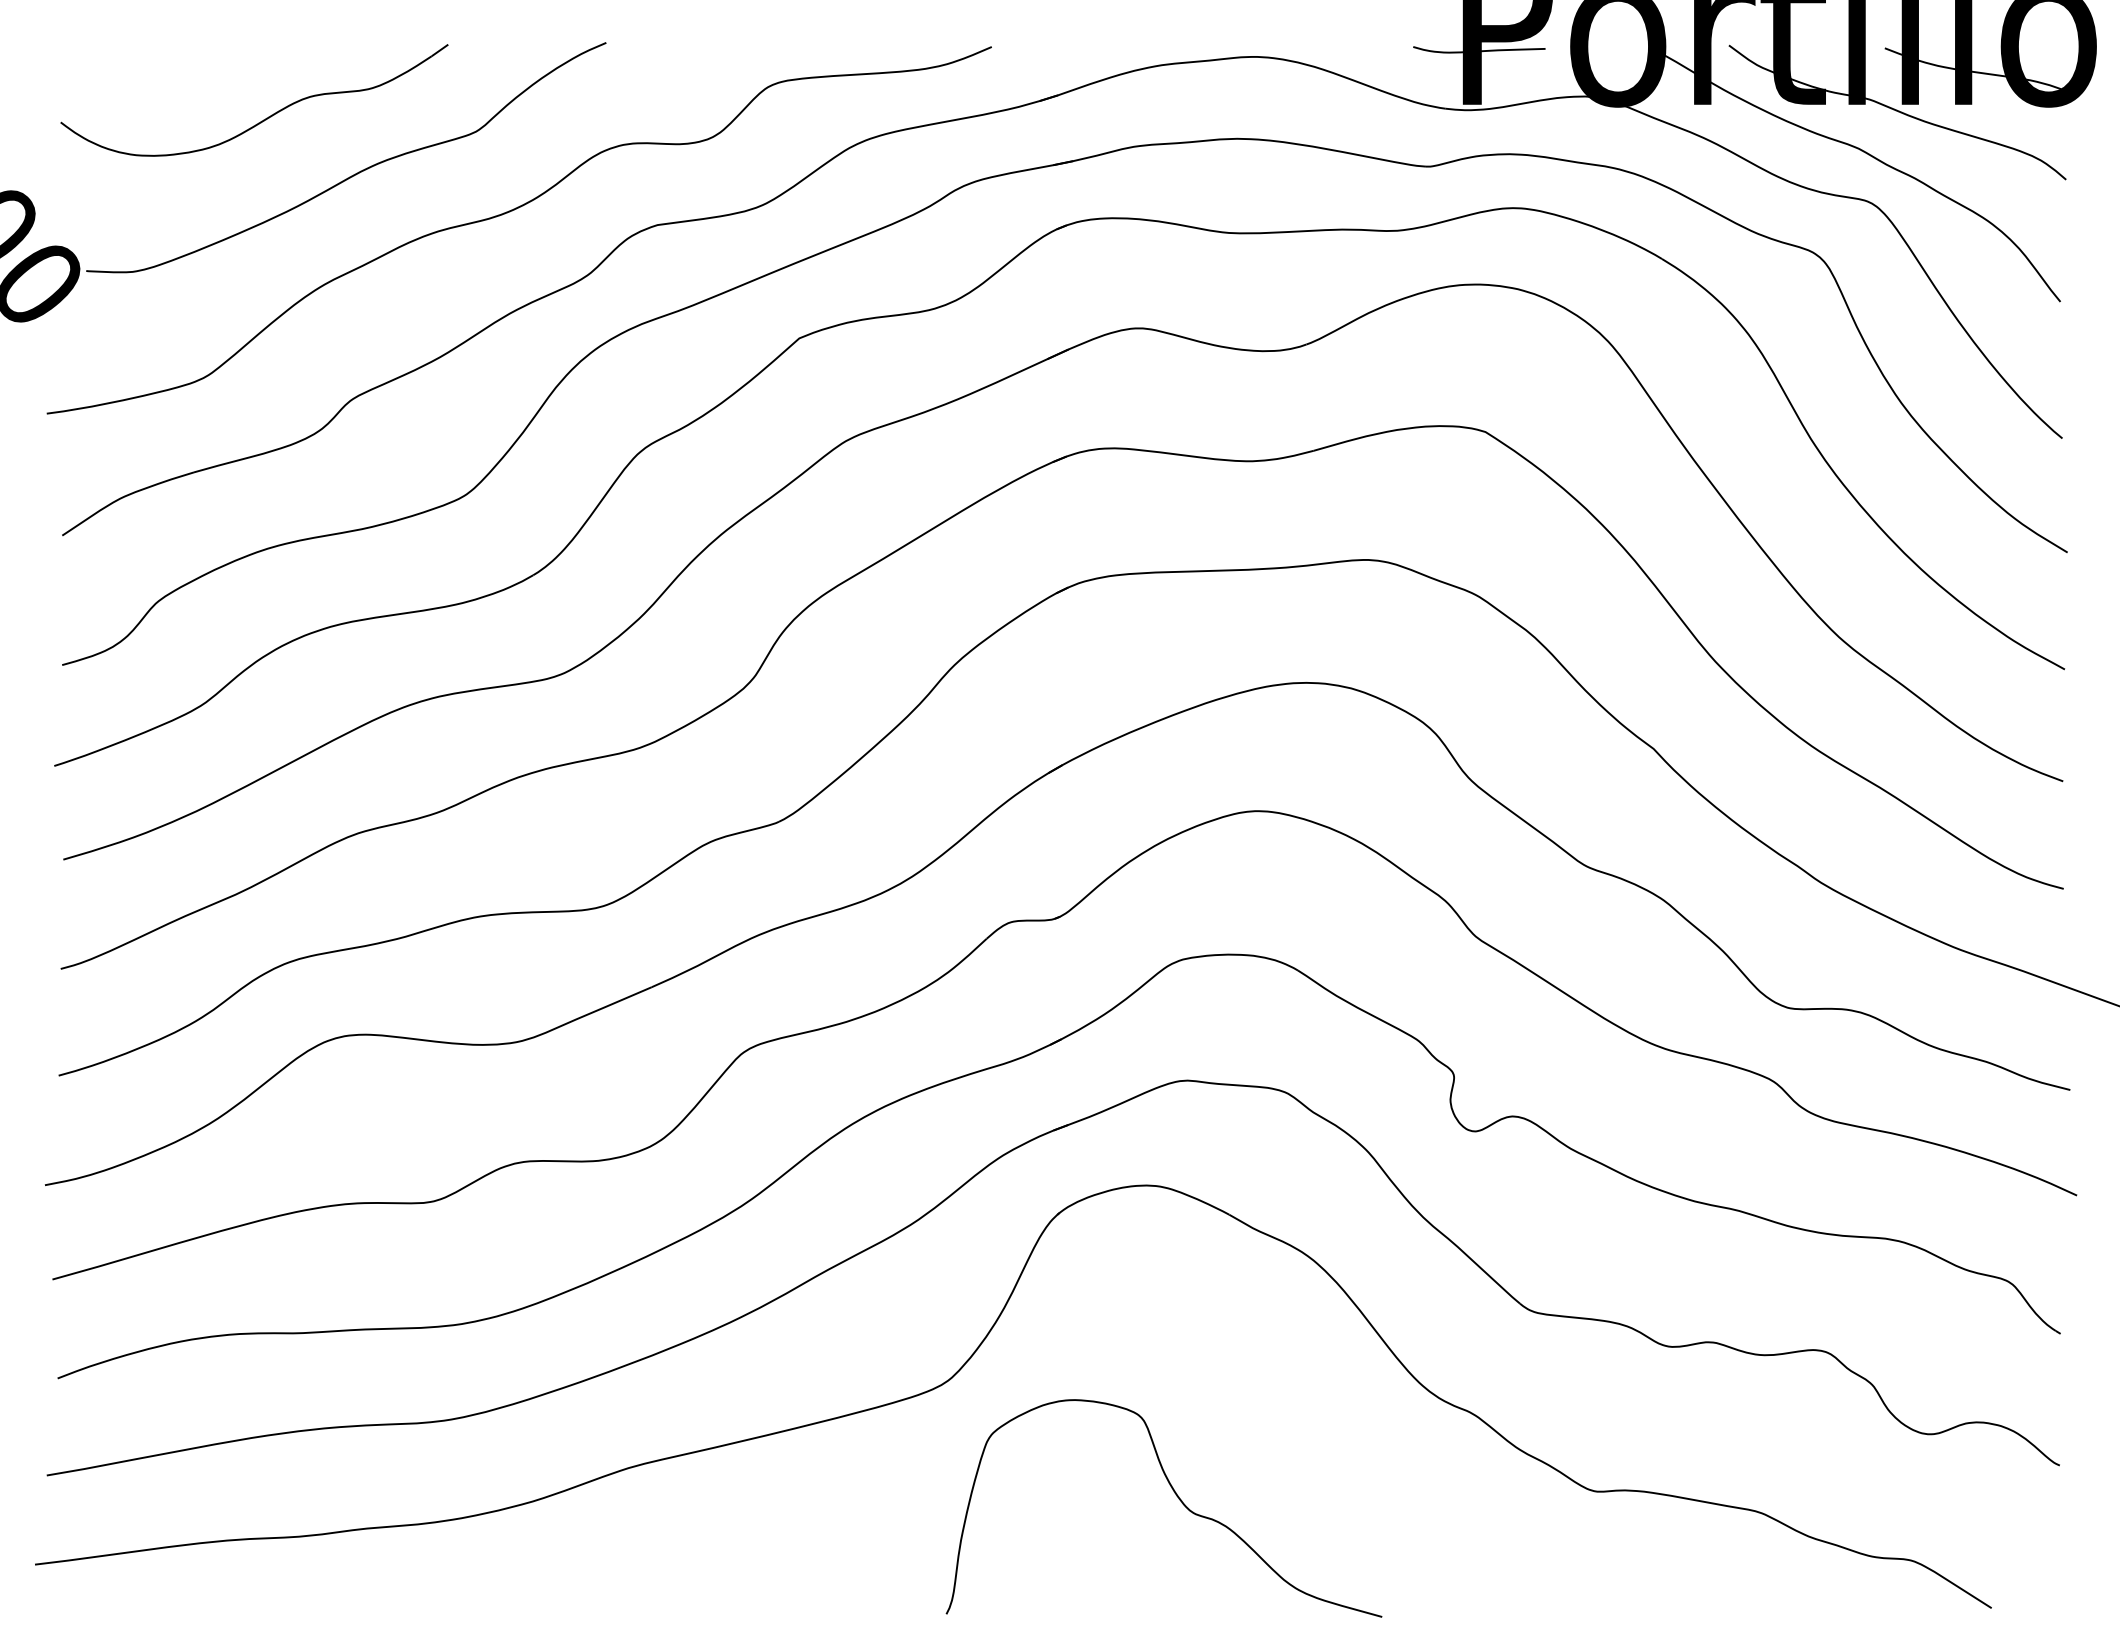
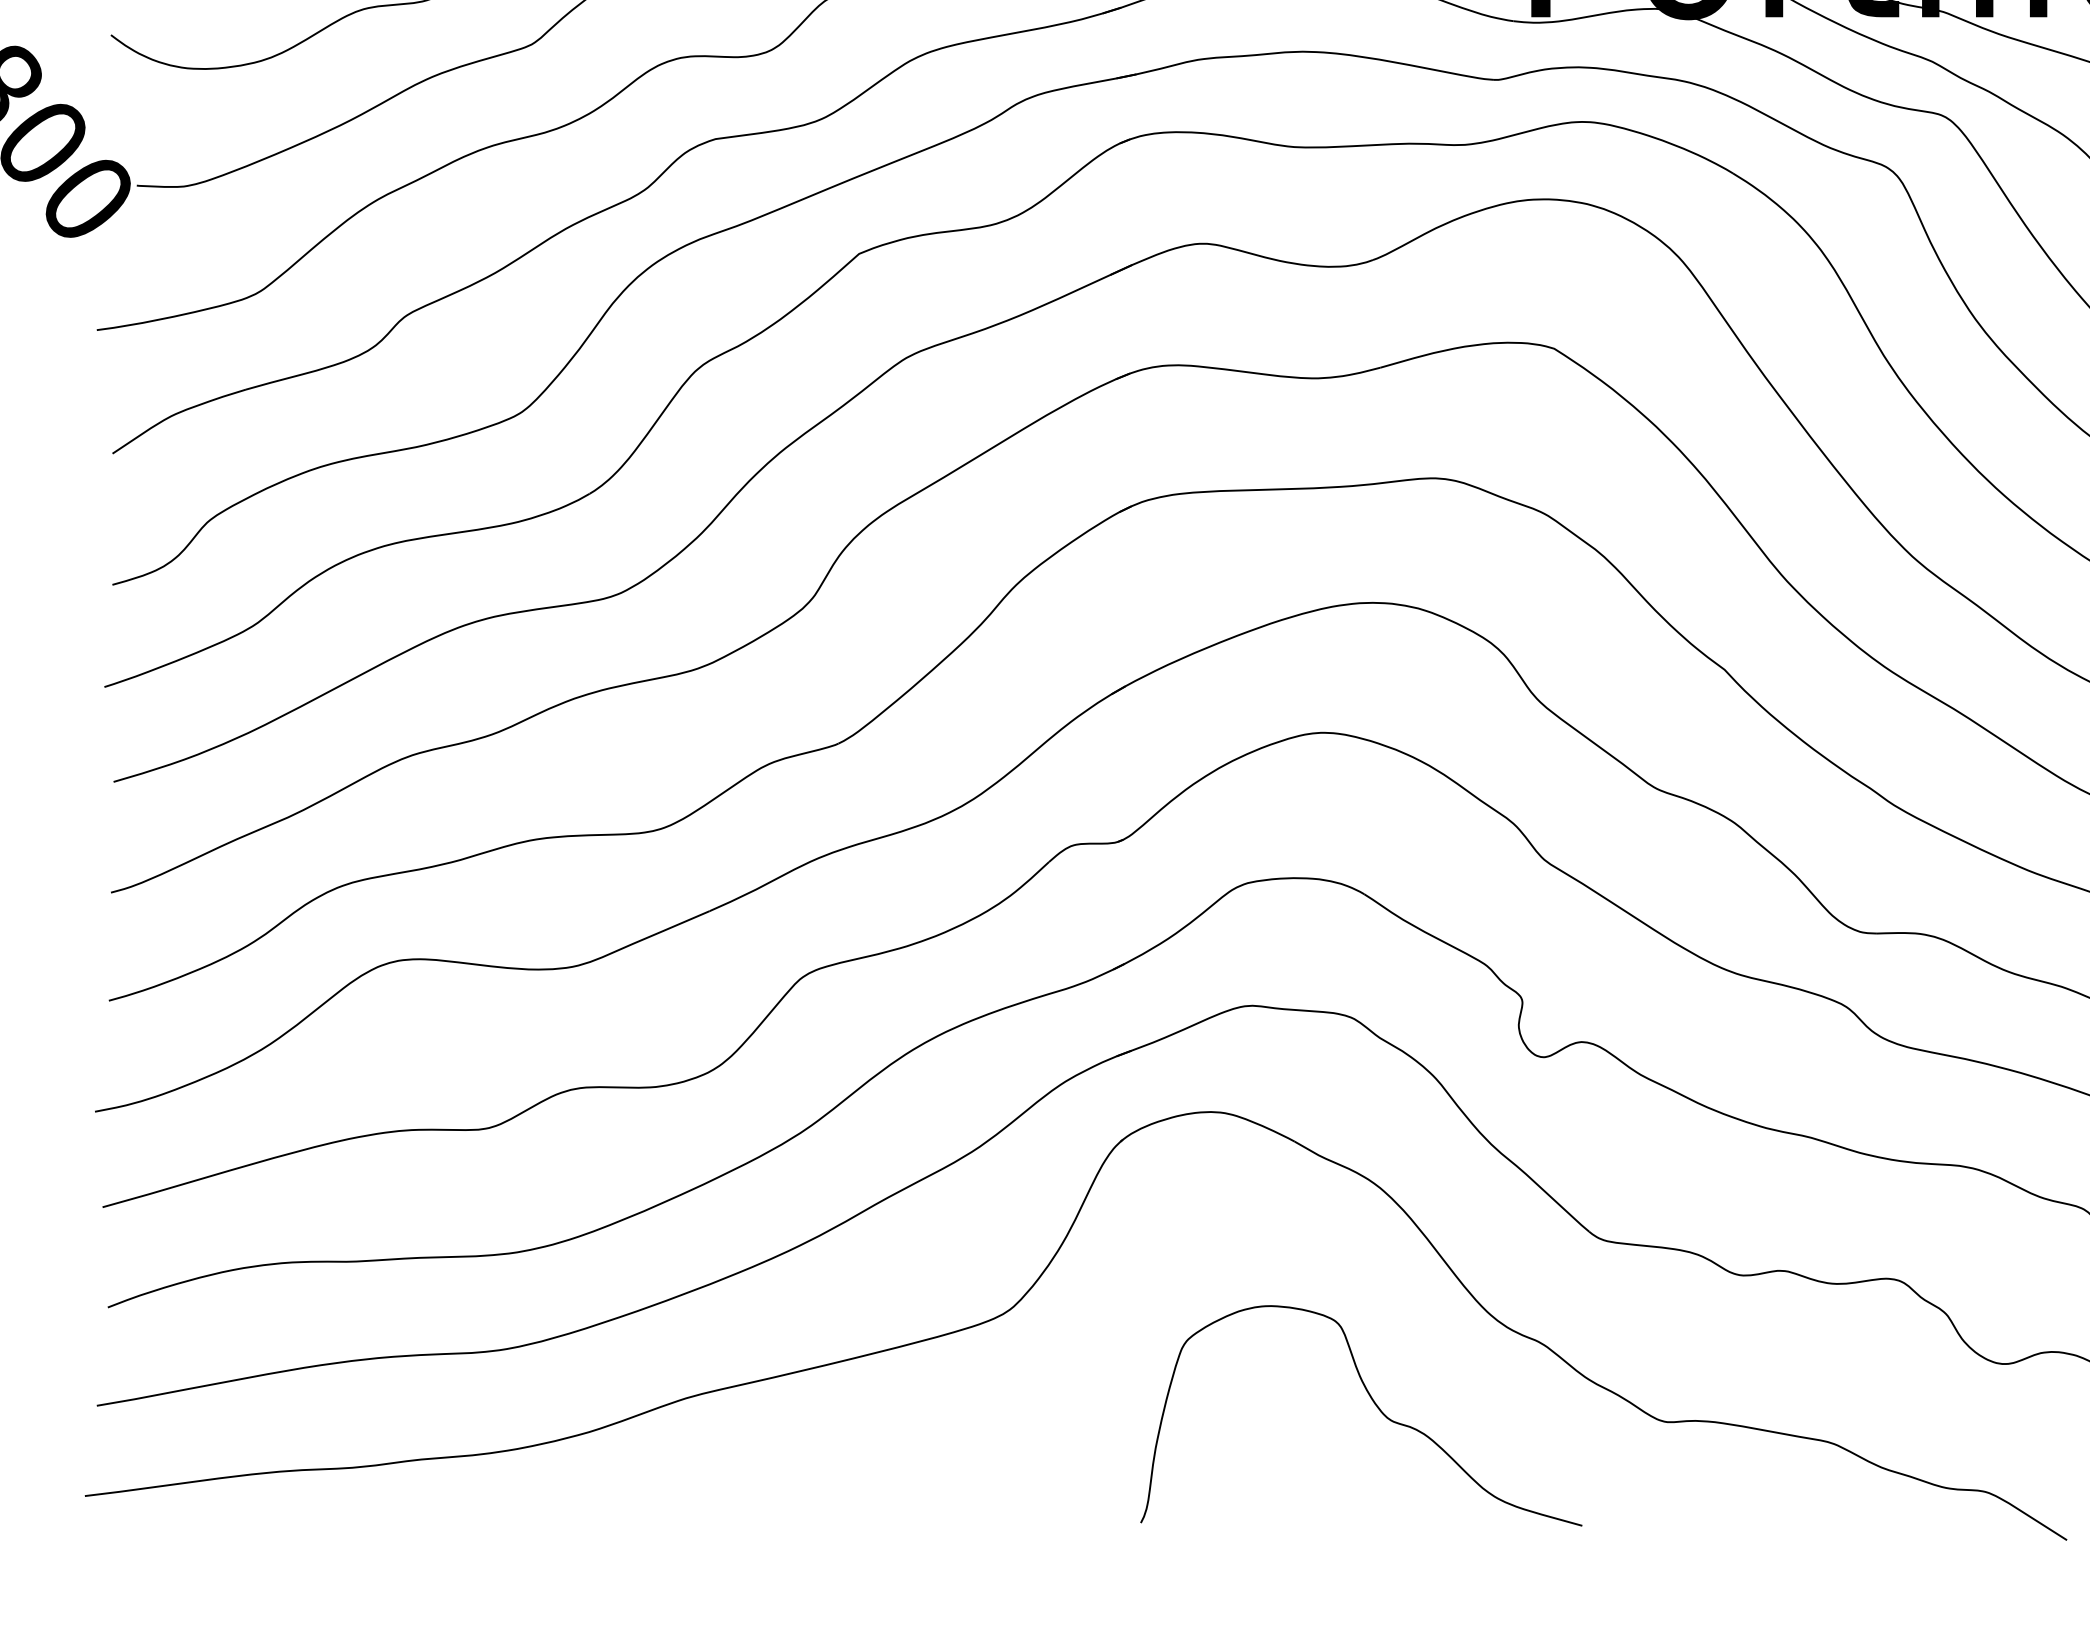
curve: (1178, 1499) -> (1375, 1406), moved

